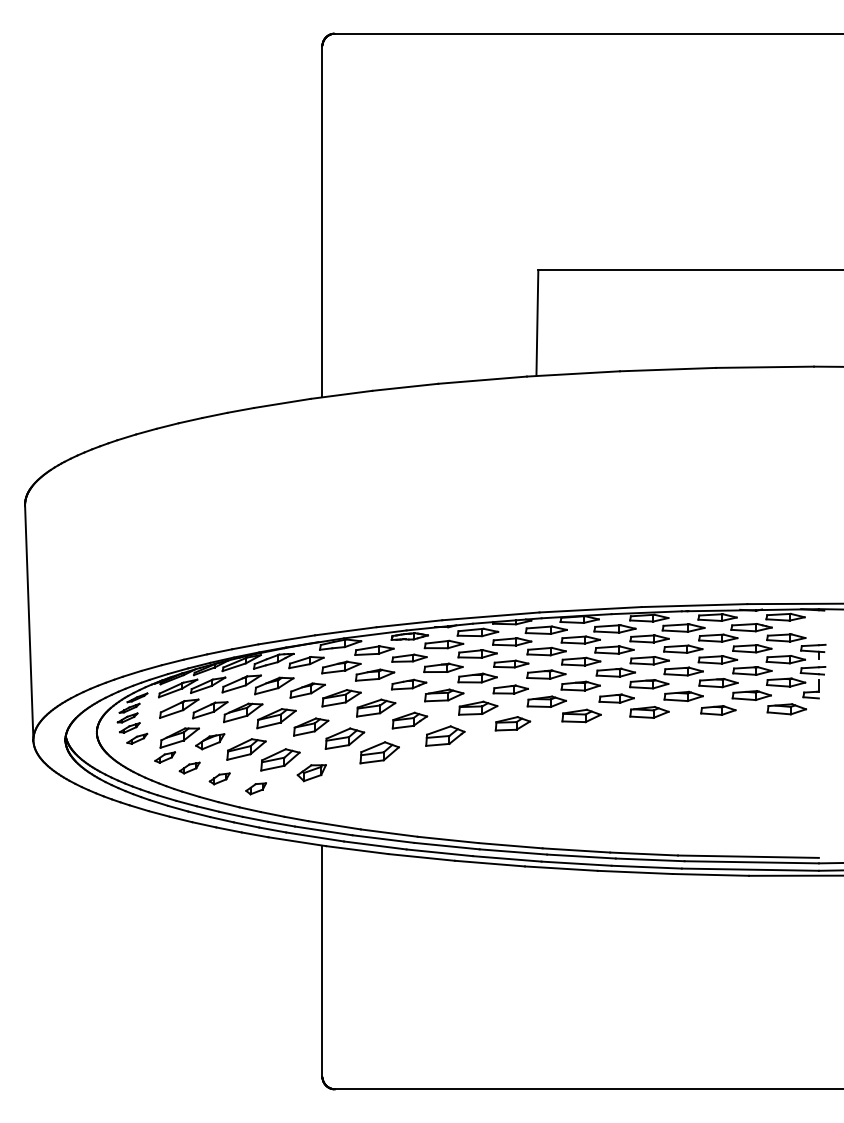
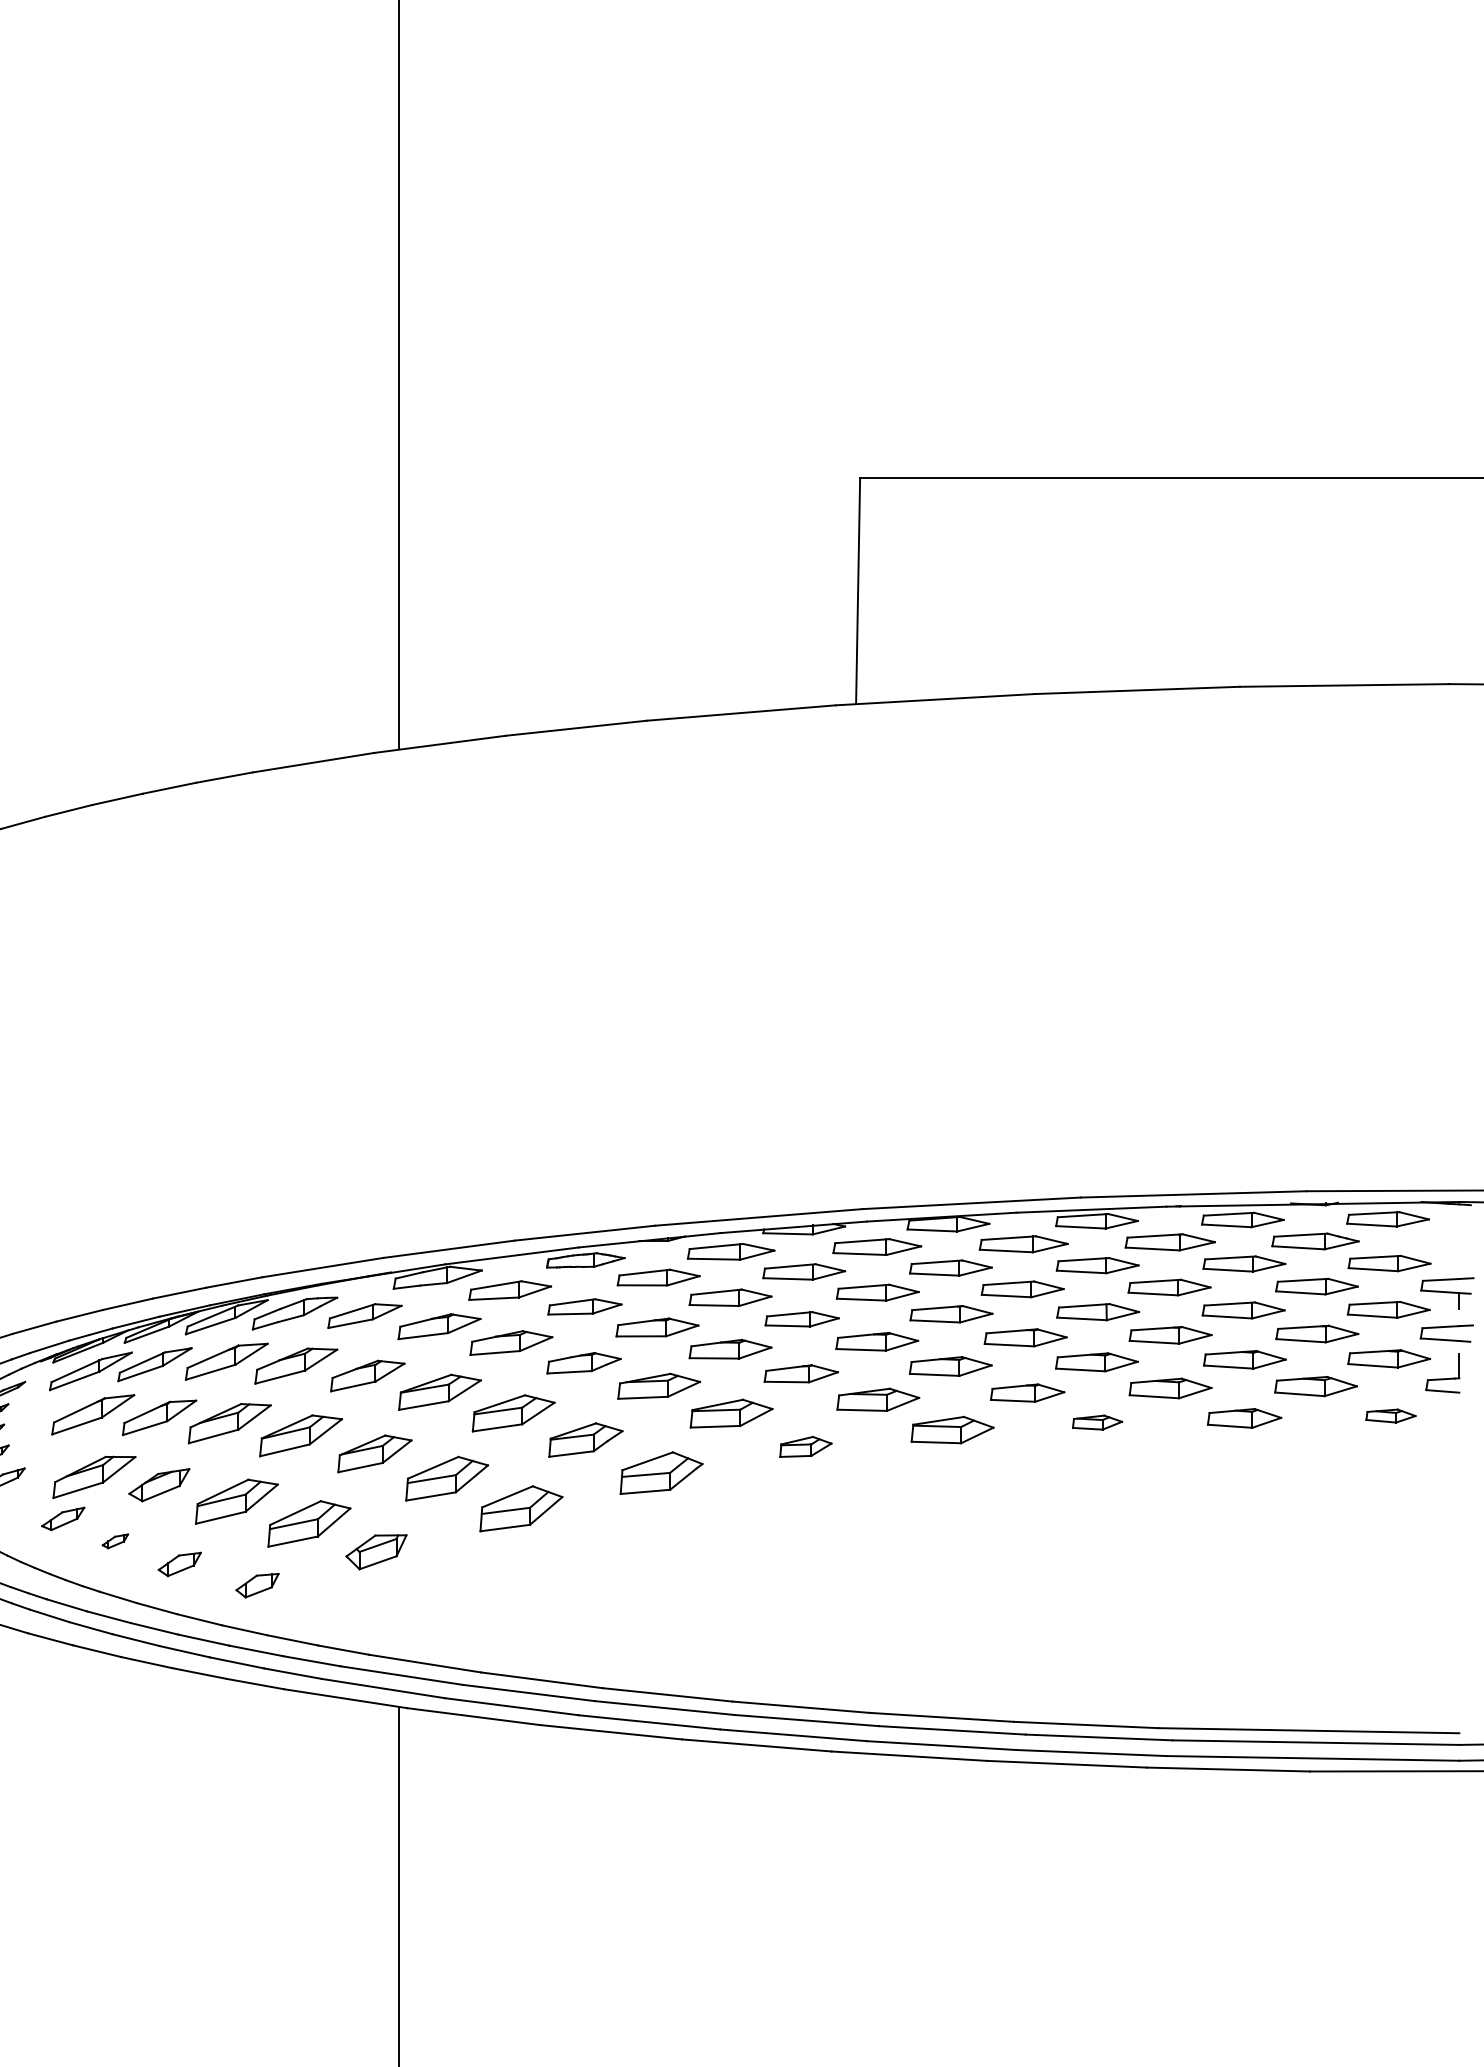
part: (786, 709) -> (1390, 1416), size x0.6
part: (649, 712) -> (1097, 1422), size x0.6
part: (512, 723) -> (804, 1446), size x0.7
part: (189, 767) -> (115, 1540), size x0.6

